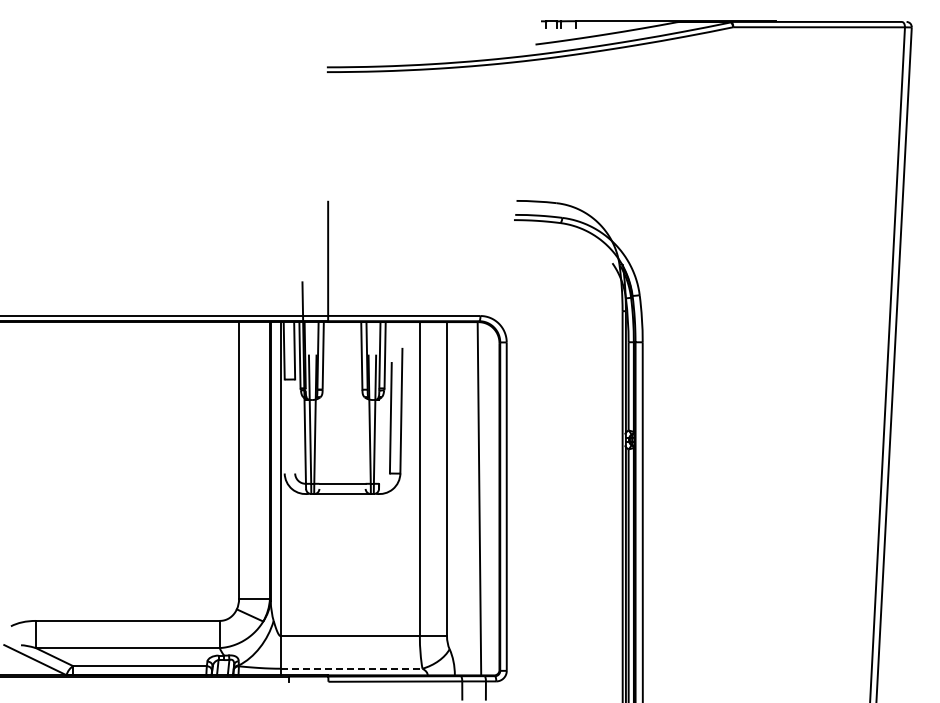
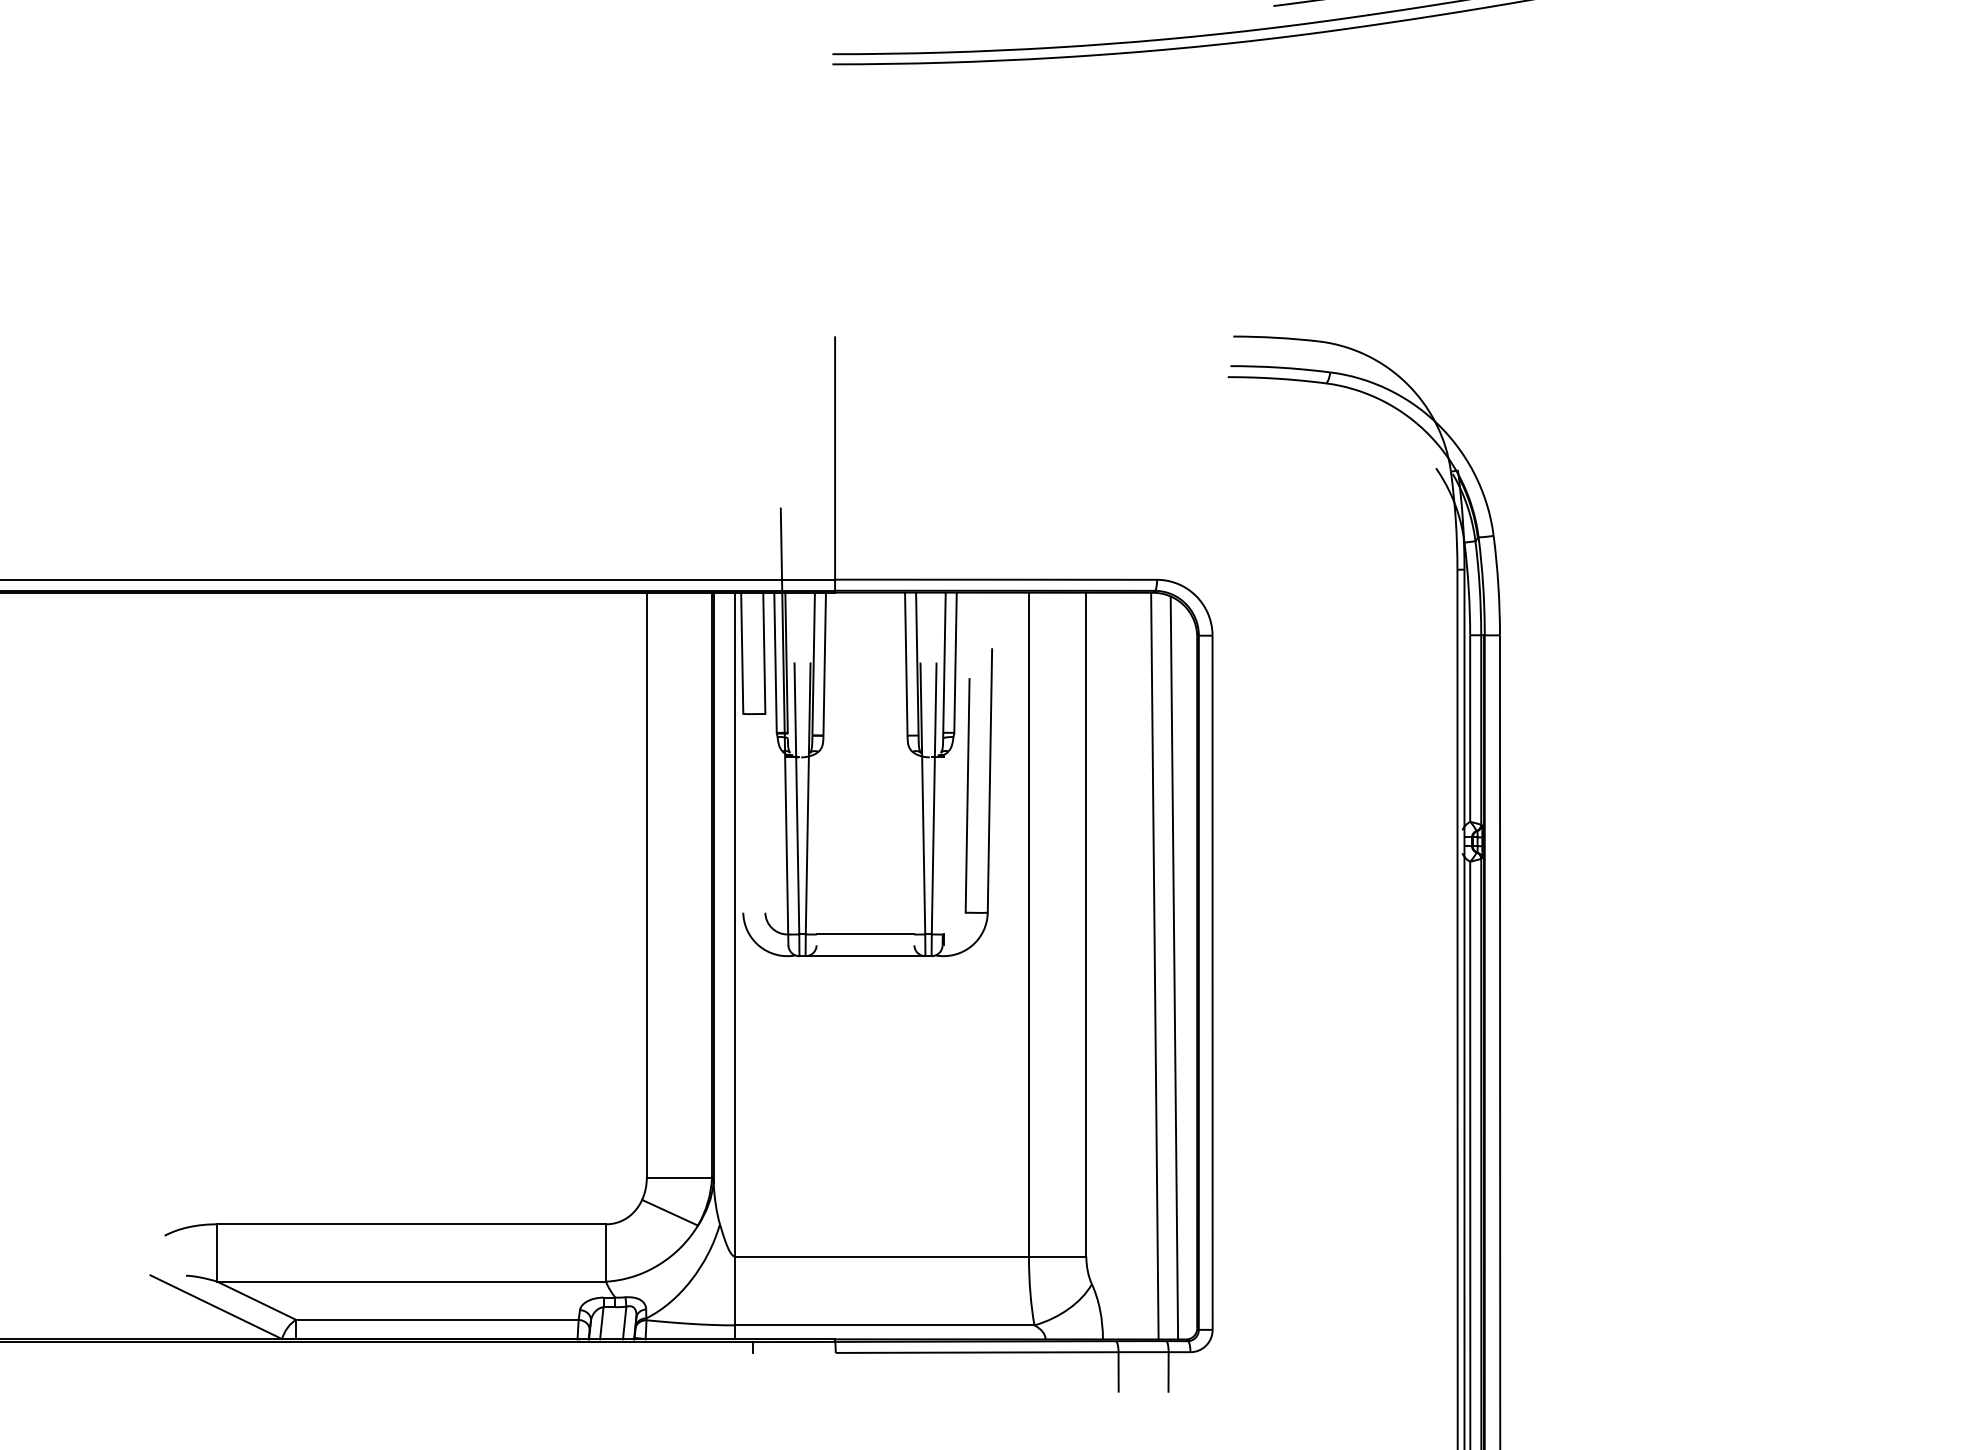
line: (488, 499) -> (1174, 967), added
line: (351, 668) -> (884, 1324), dashed -> solid

